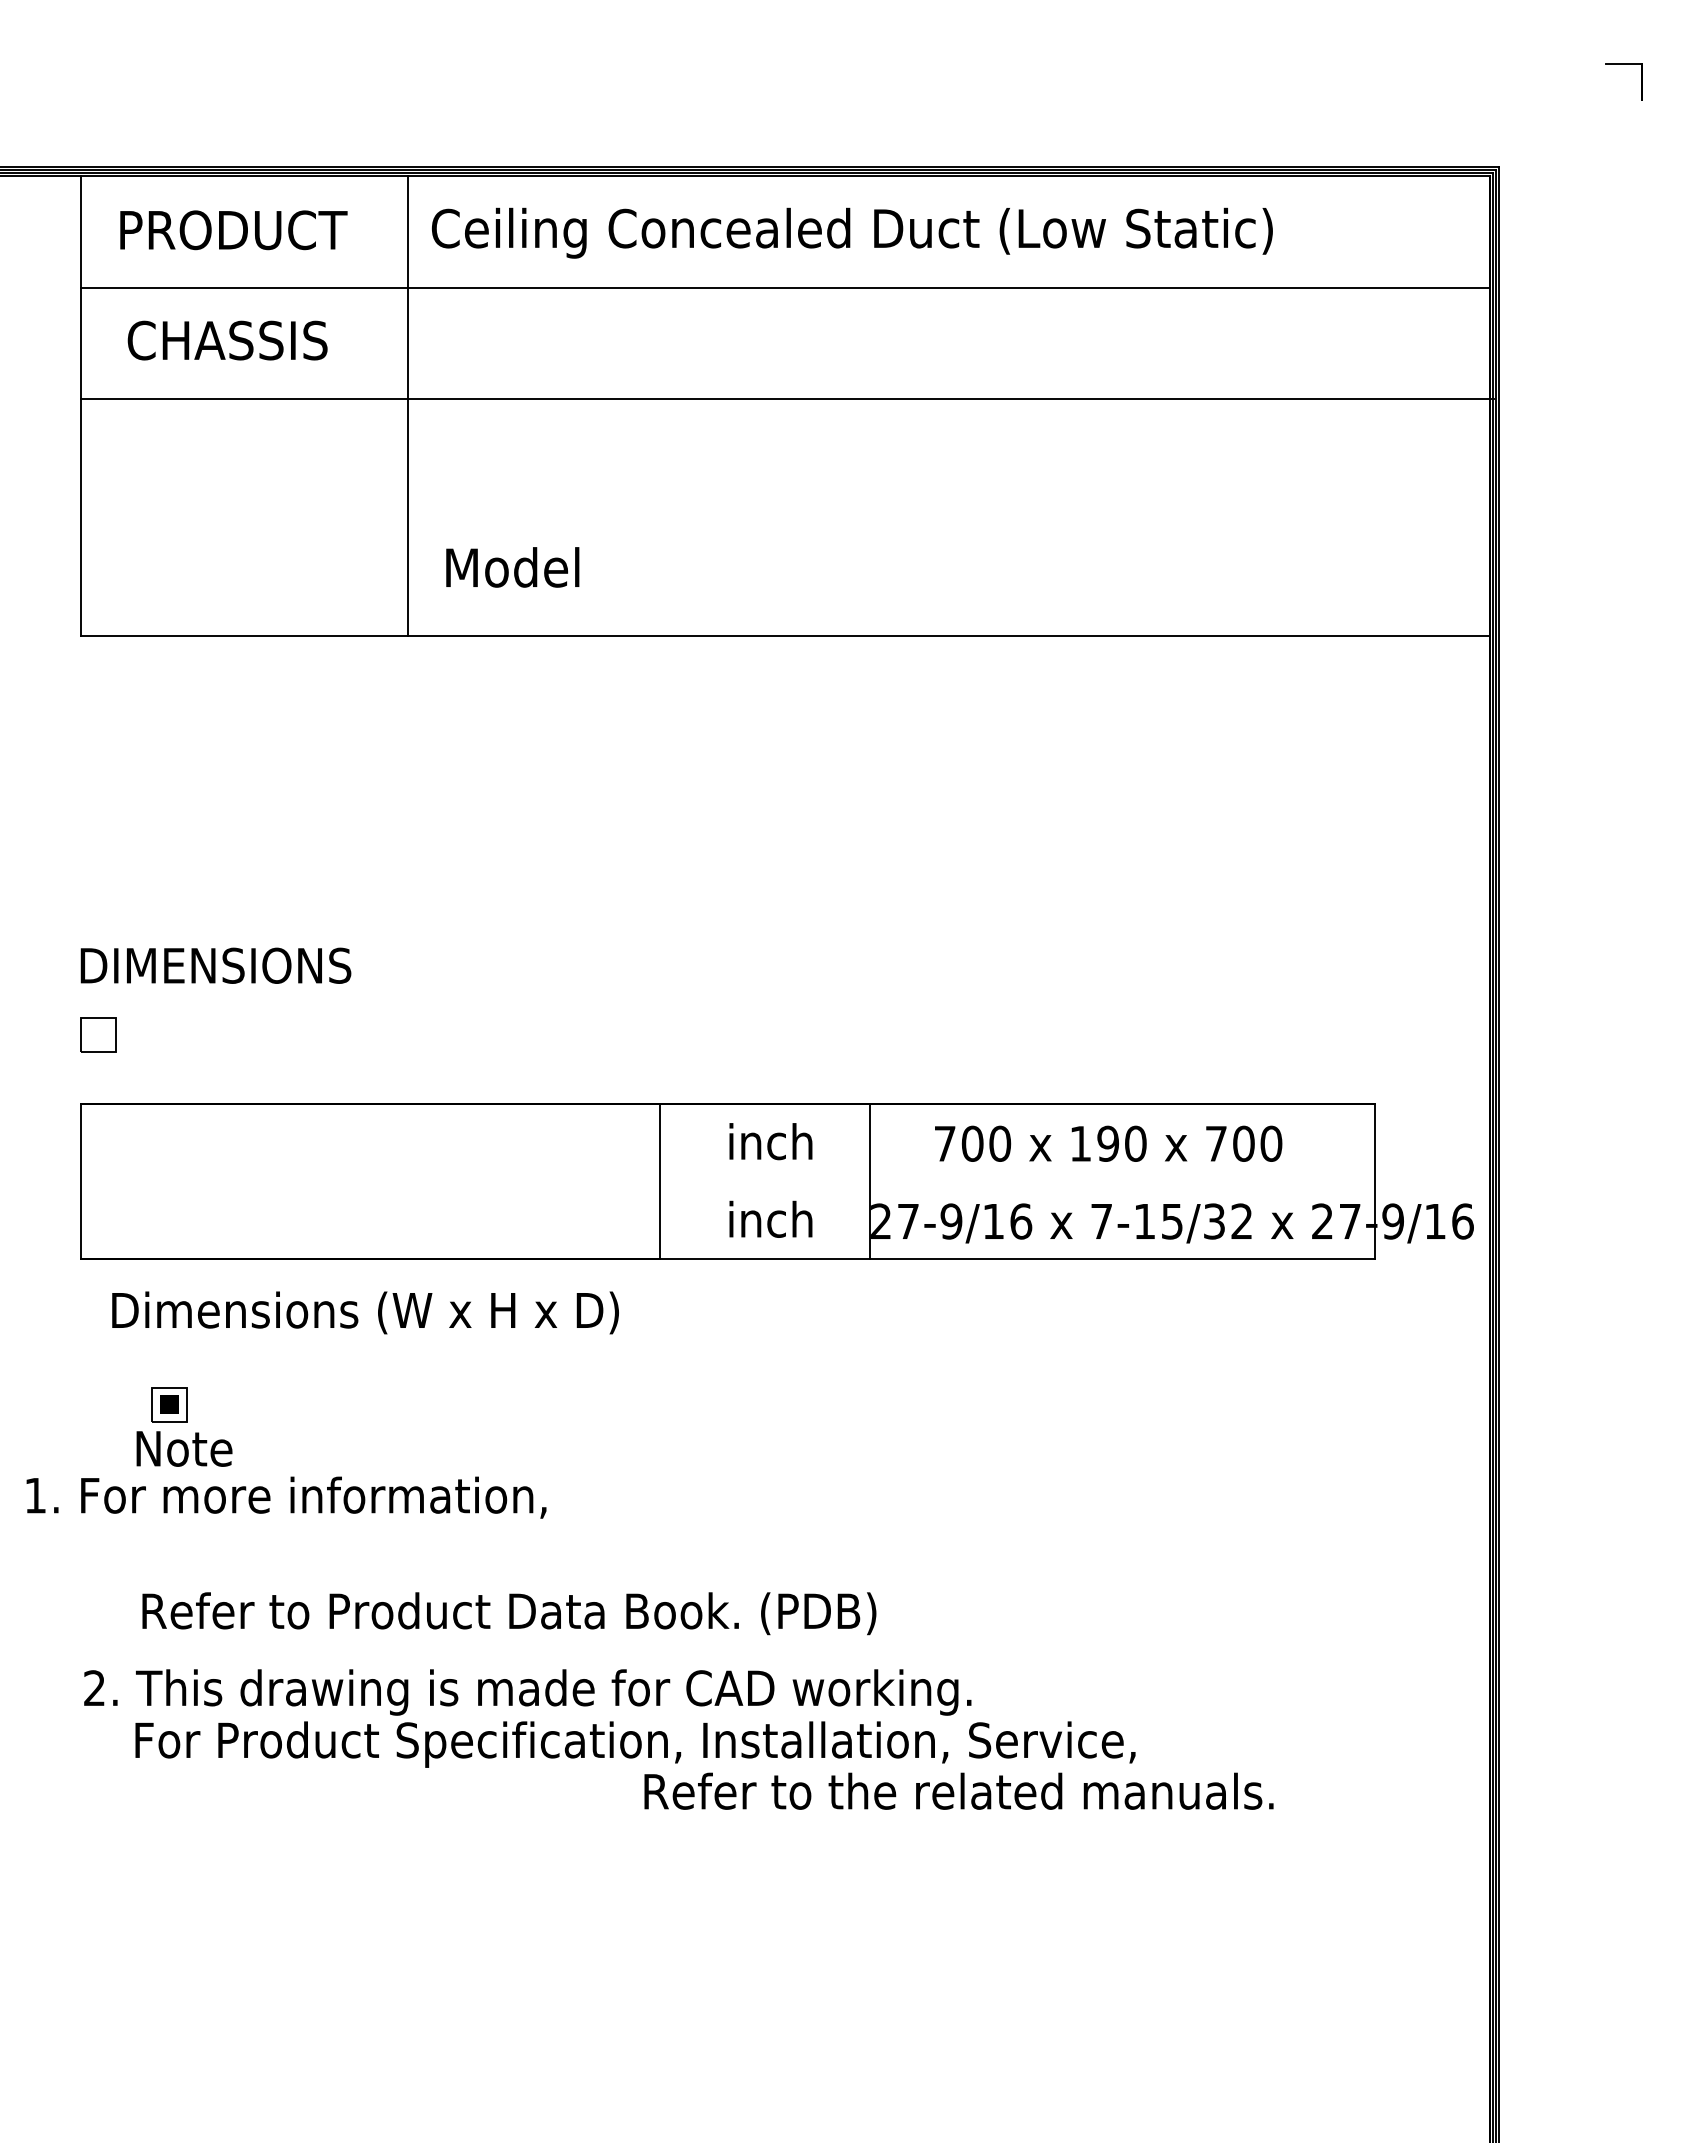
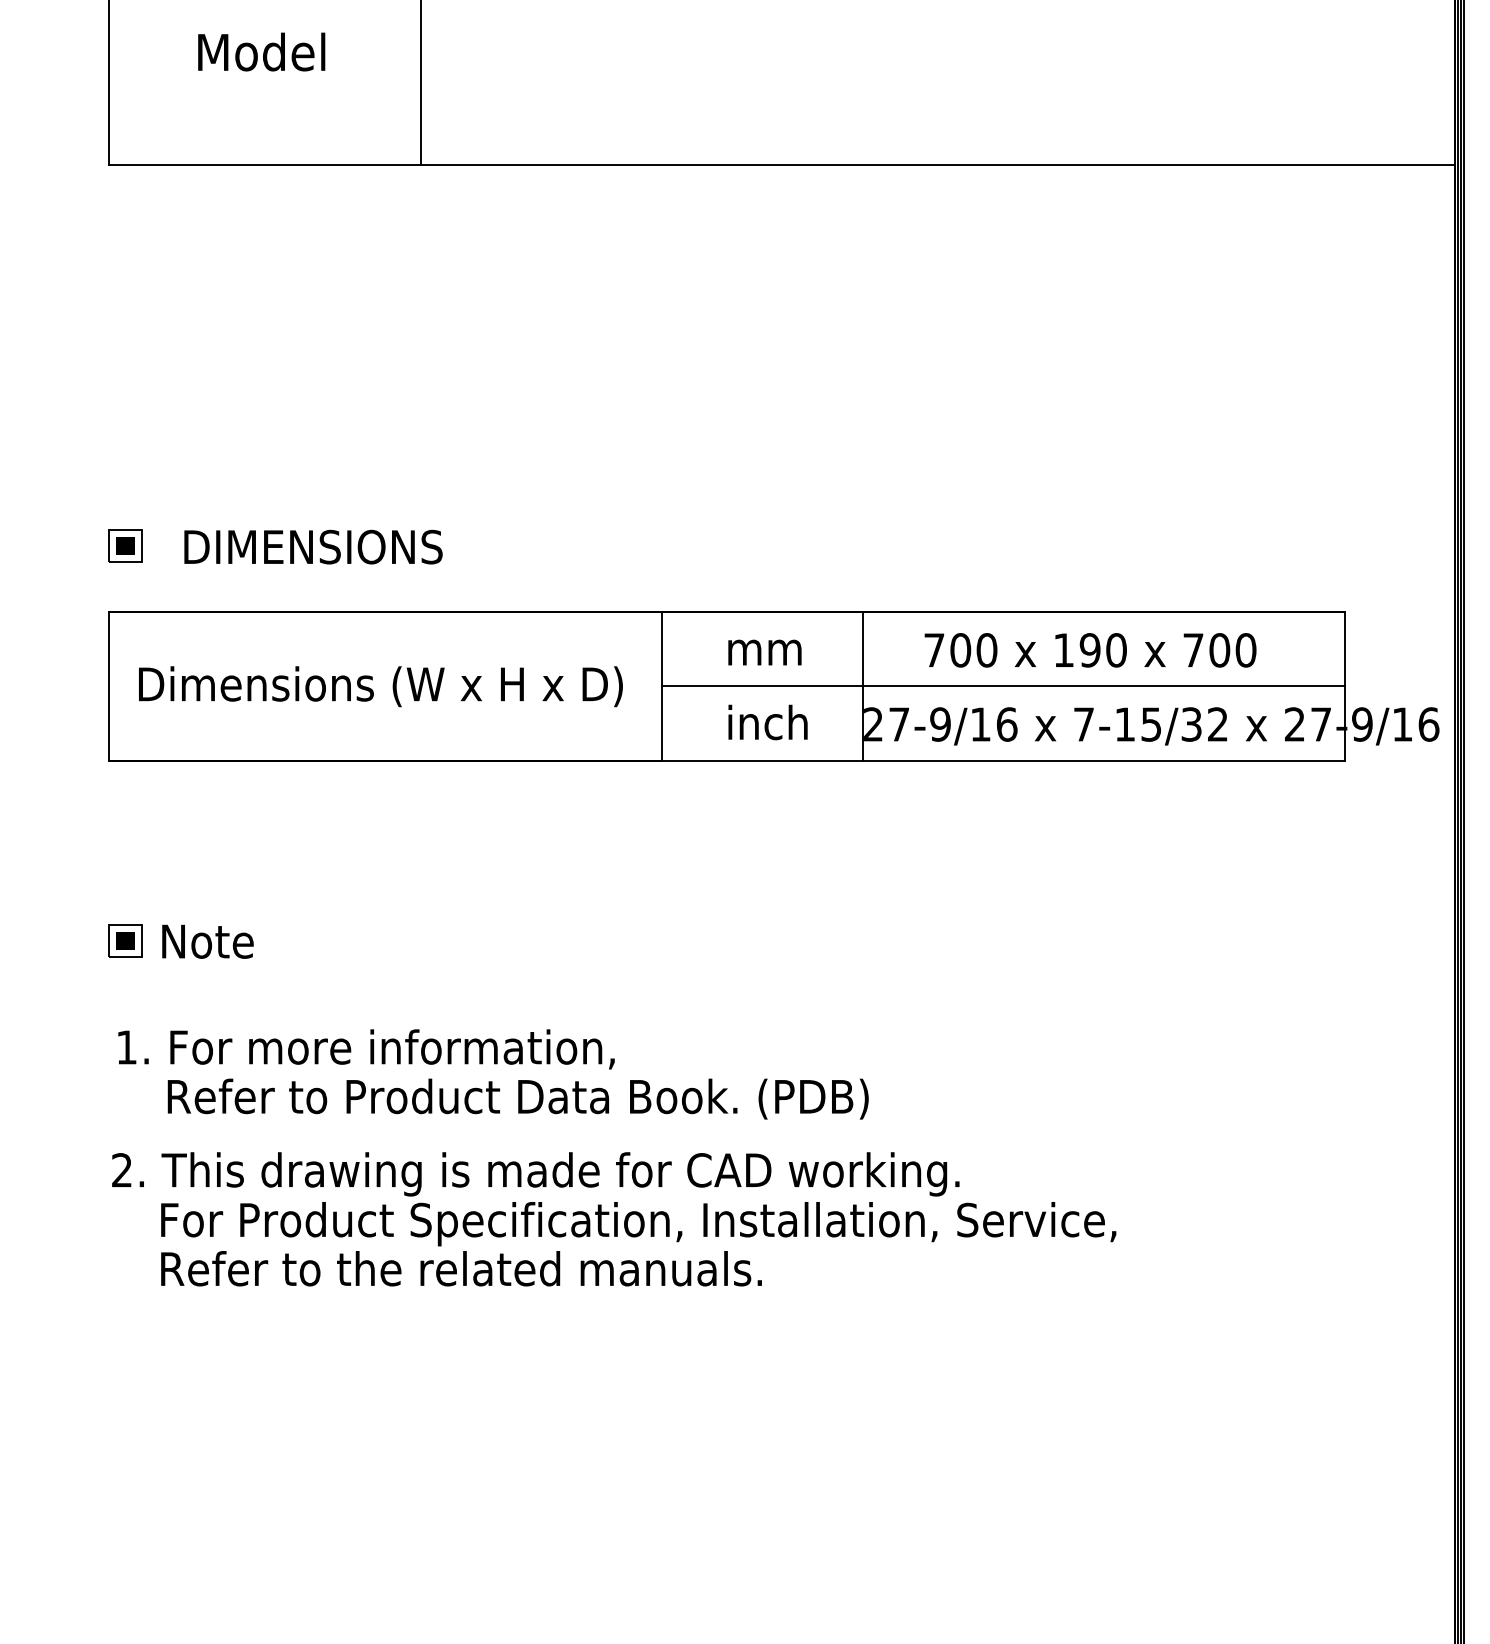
text: (512, 567) -> (261, 52), moved
text: (215, 965) -> (313, 546), moved
fill: (97, 1034) -> (124, 545), added
text: (770, 1141) -> (767, 648), inch -> mm
line: (1017, 1181) -> (1003, 686), added
text: (365, 1312) -> (380, 686), moved
part: (169, 1404) -> (125, 940), moved
text: (286, 1497) -> (366, 1049), moved
text: (958, 1790) -> (461, 1267), moved

